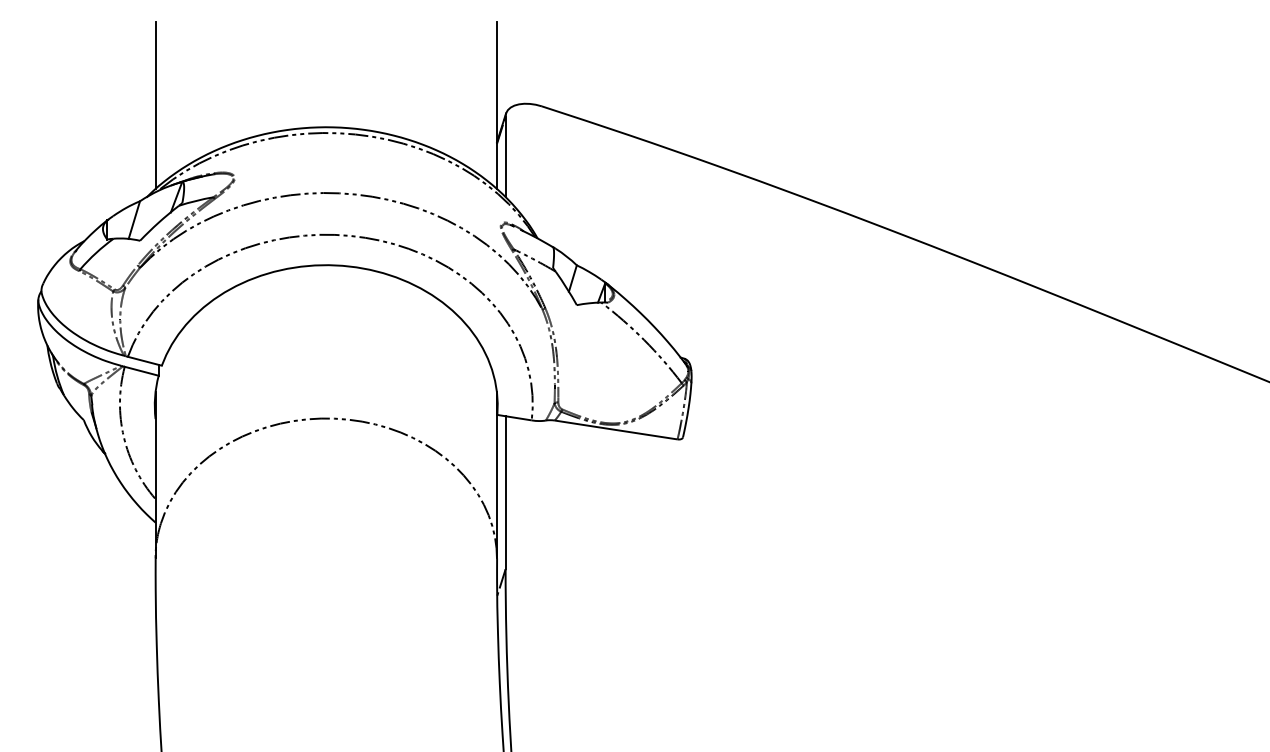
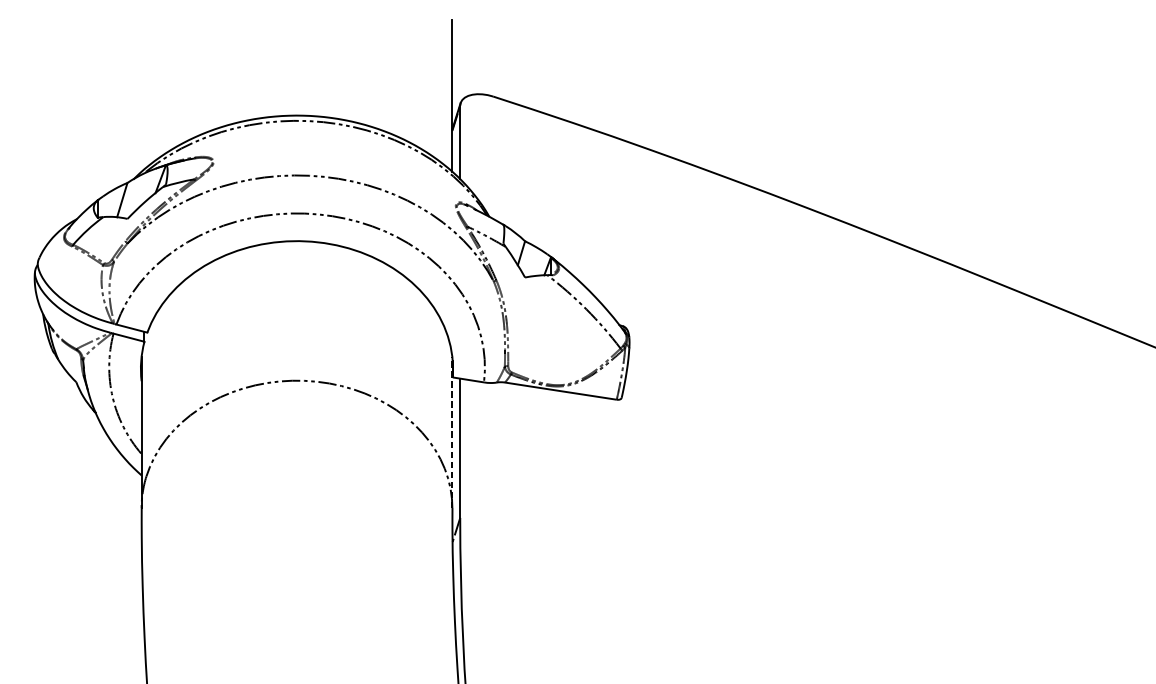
line: (155, 105) -> (141, 95), removed
line: (496, 474) -> (451, 431), solid -> dashed

